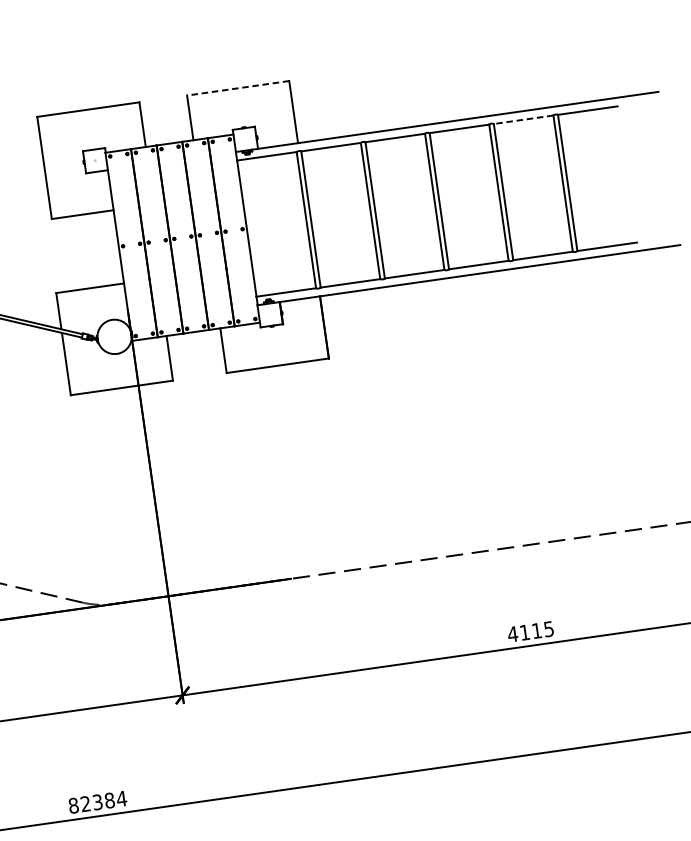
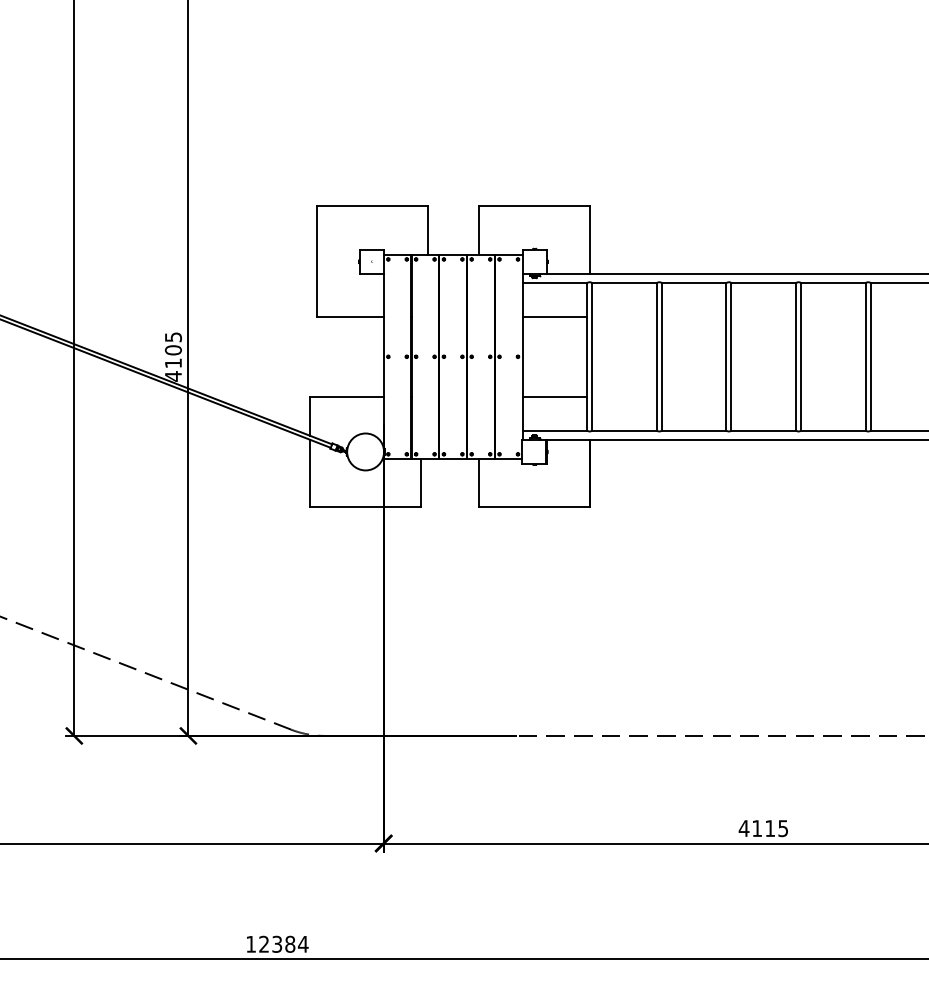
line: (238, 88) -> (534, 206), dashed -> solid
line: (522, 119) -> (832, 282), dashed -> solid
line: (271, 188) -> (554, 317), added
line: (281, 260) -> (554, 396), added
text: (73, 804) -> (251, 943), 82384 -> 12384

